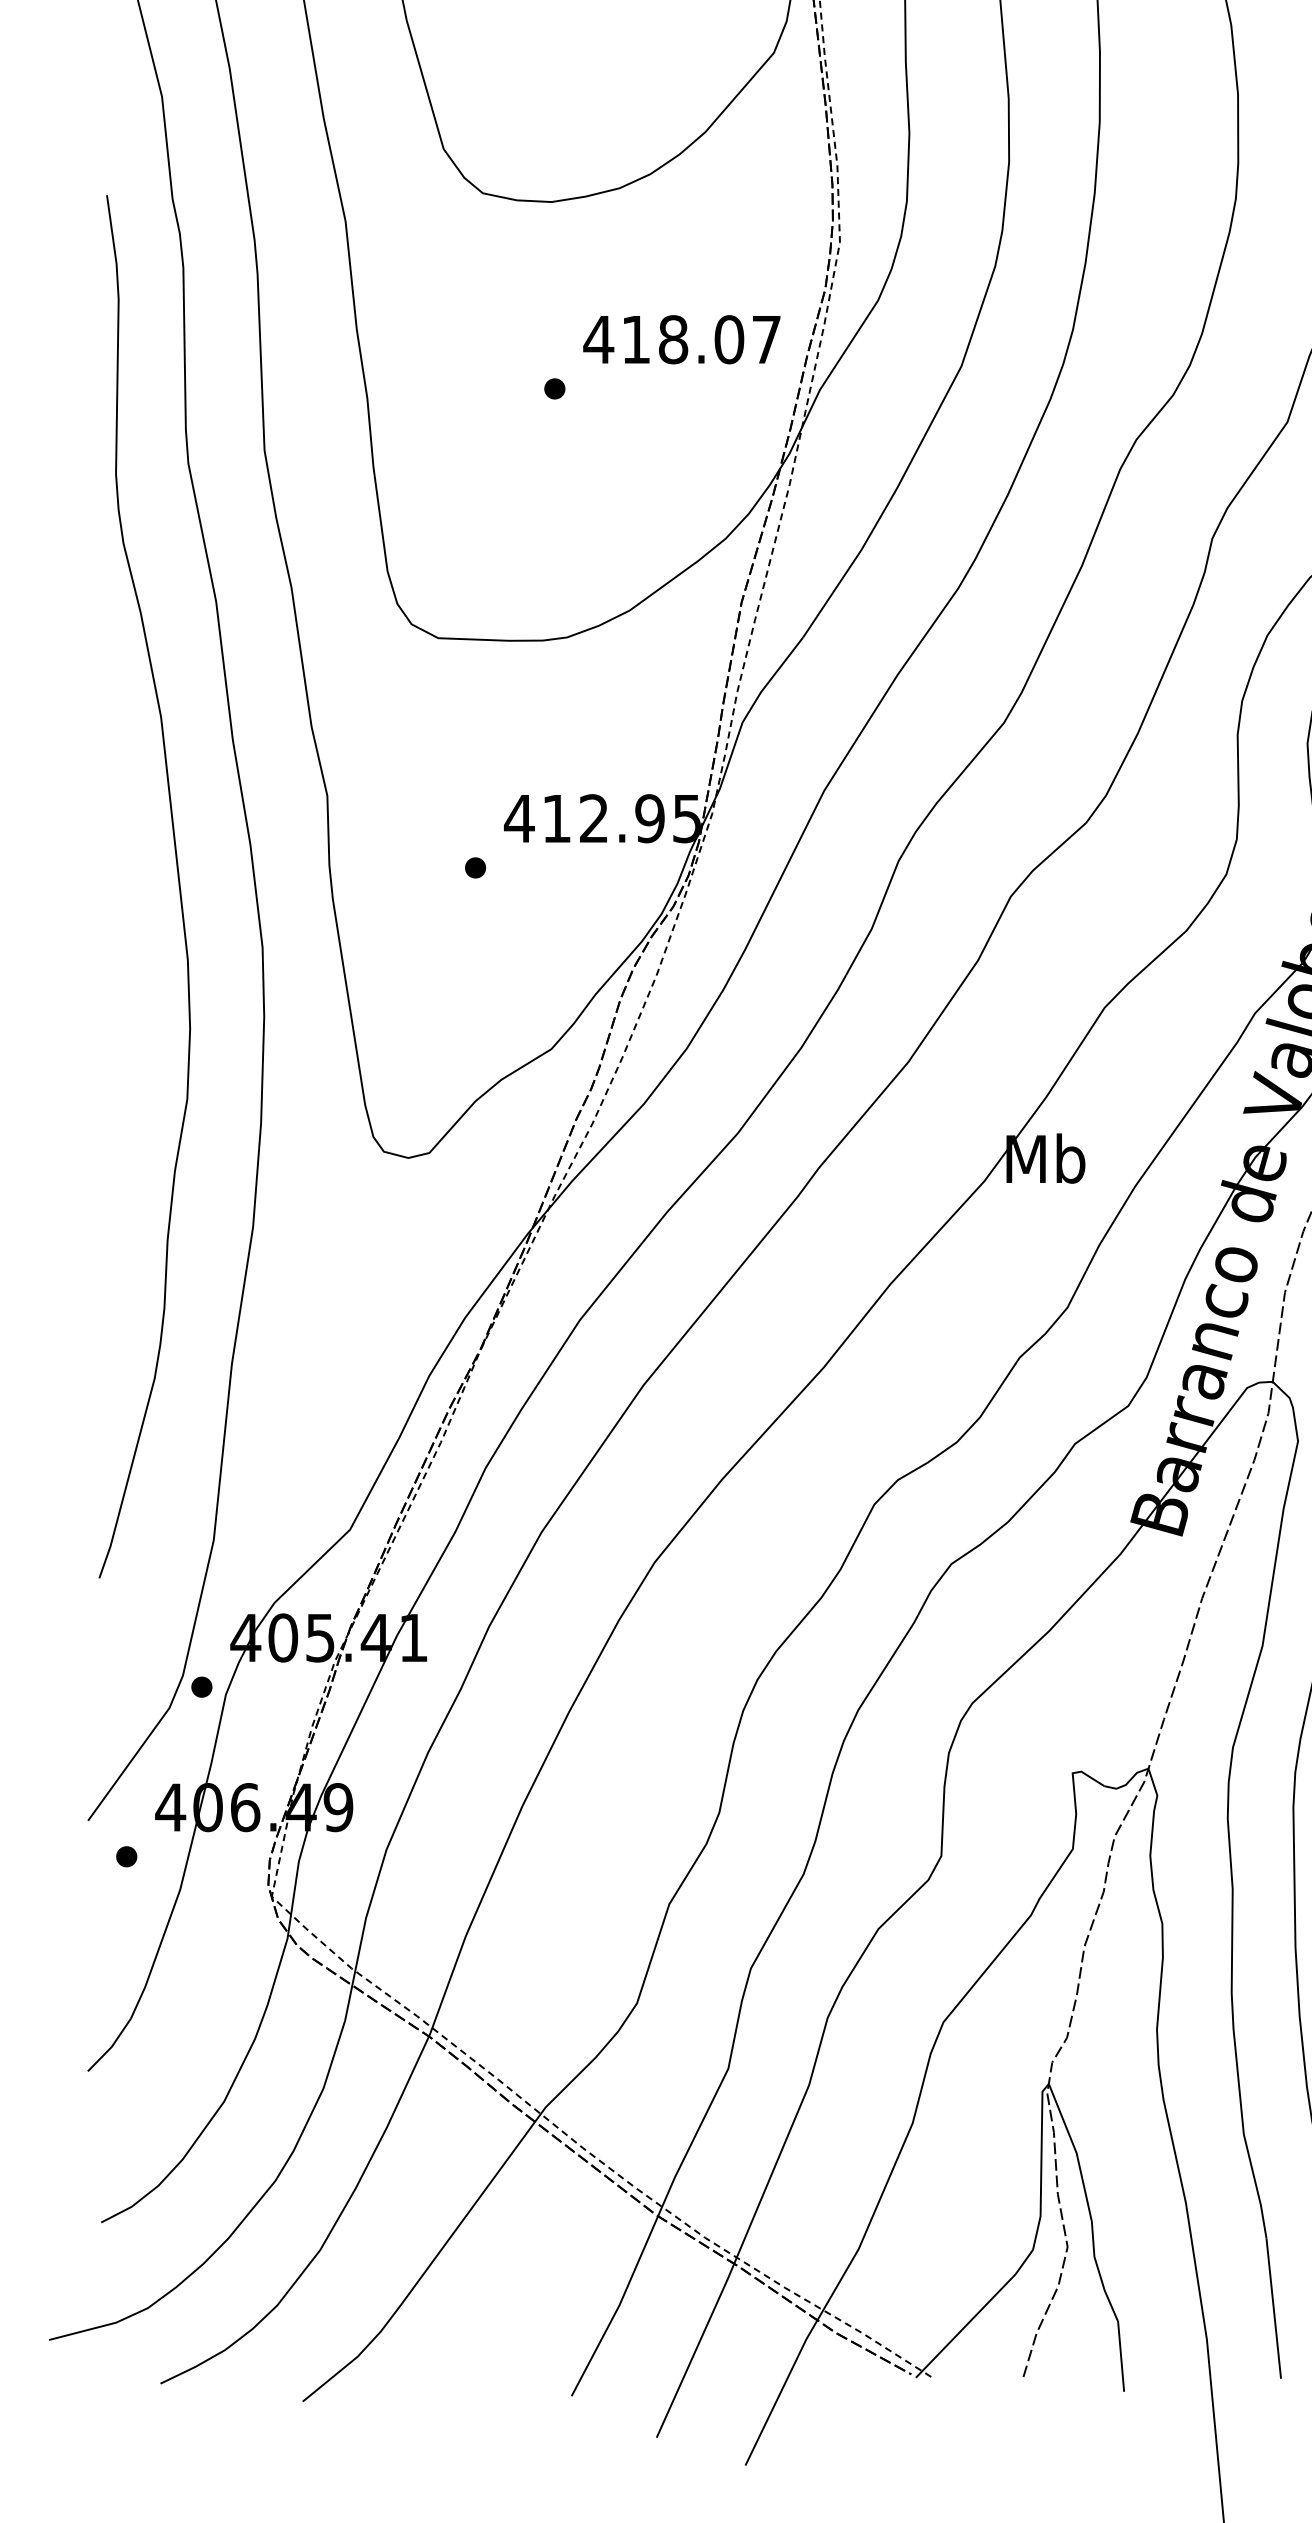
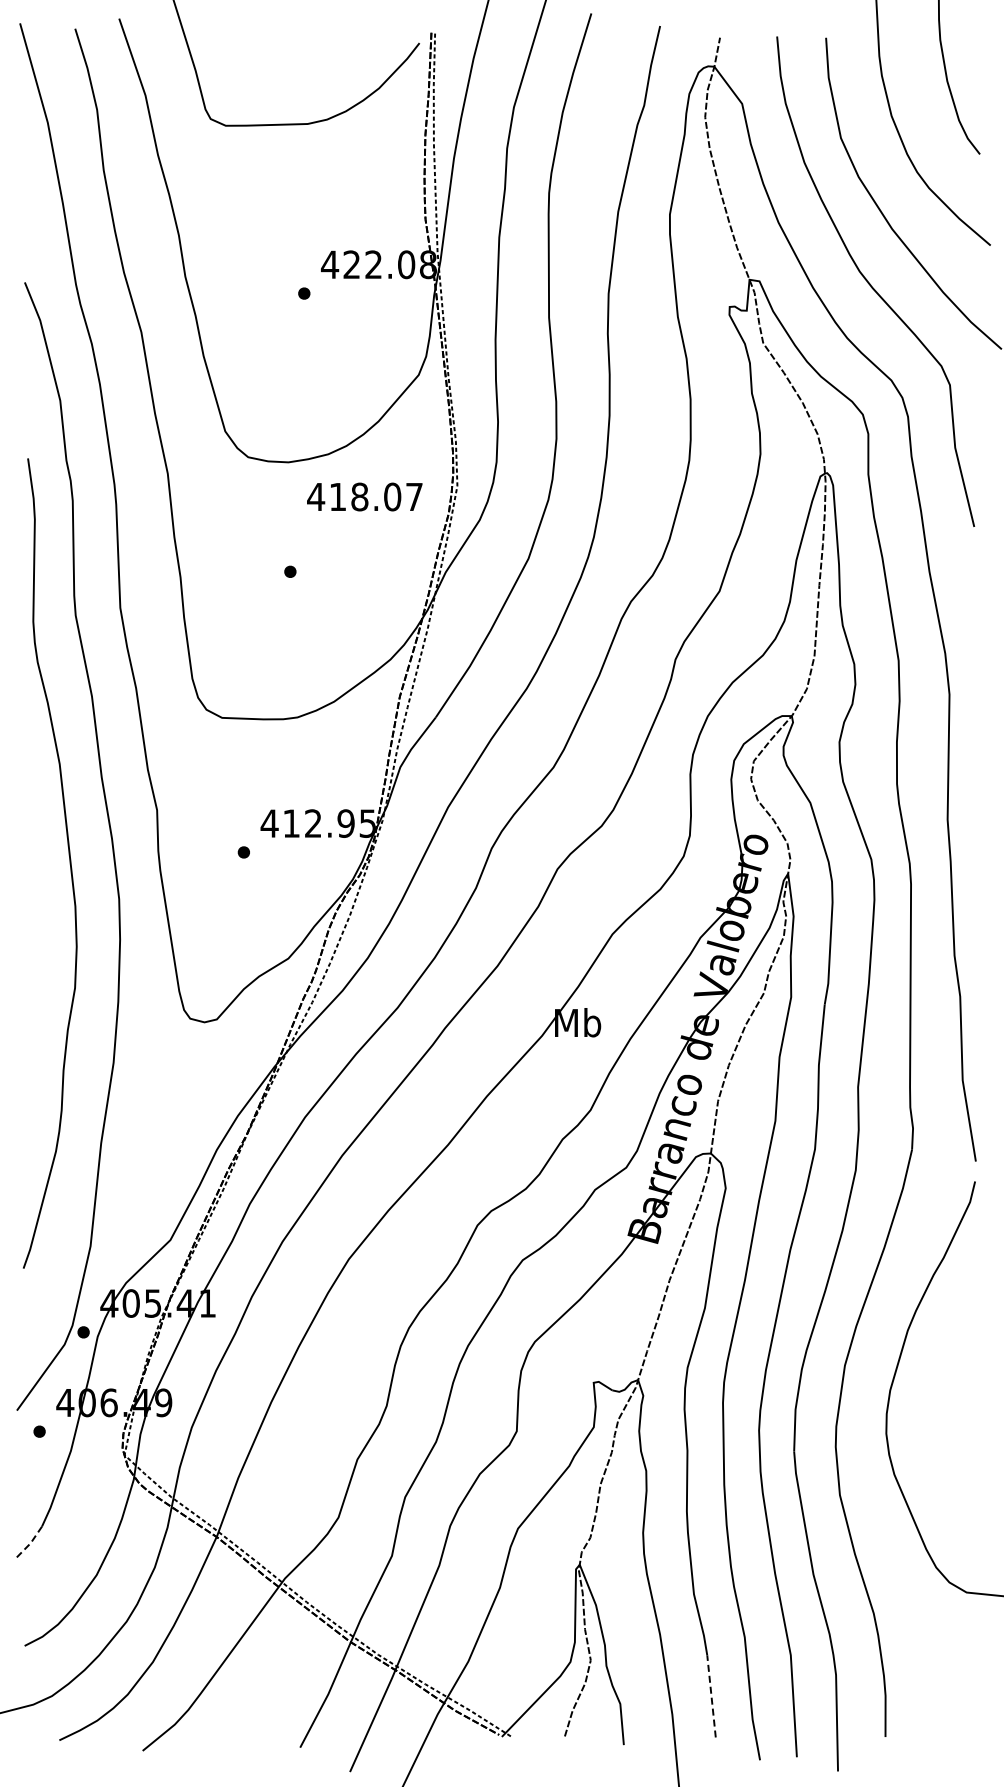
text: (681, 338) -> (364, 496), moved
line: (111, 2047) -> (30, 1543), solid -> dashed
line: (1273, 2307) -> (711, 1695), solid -> dashed

